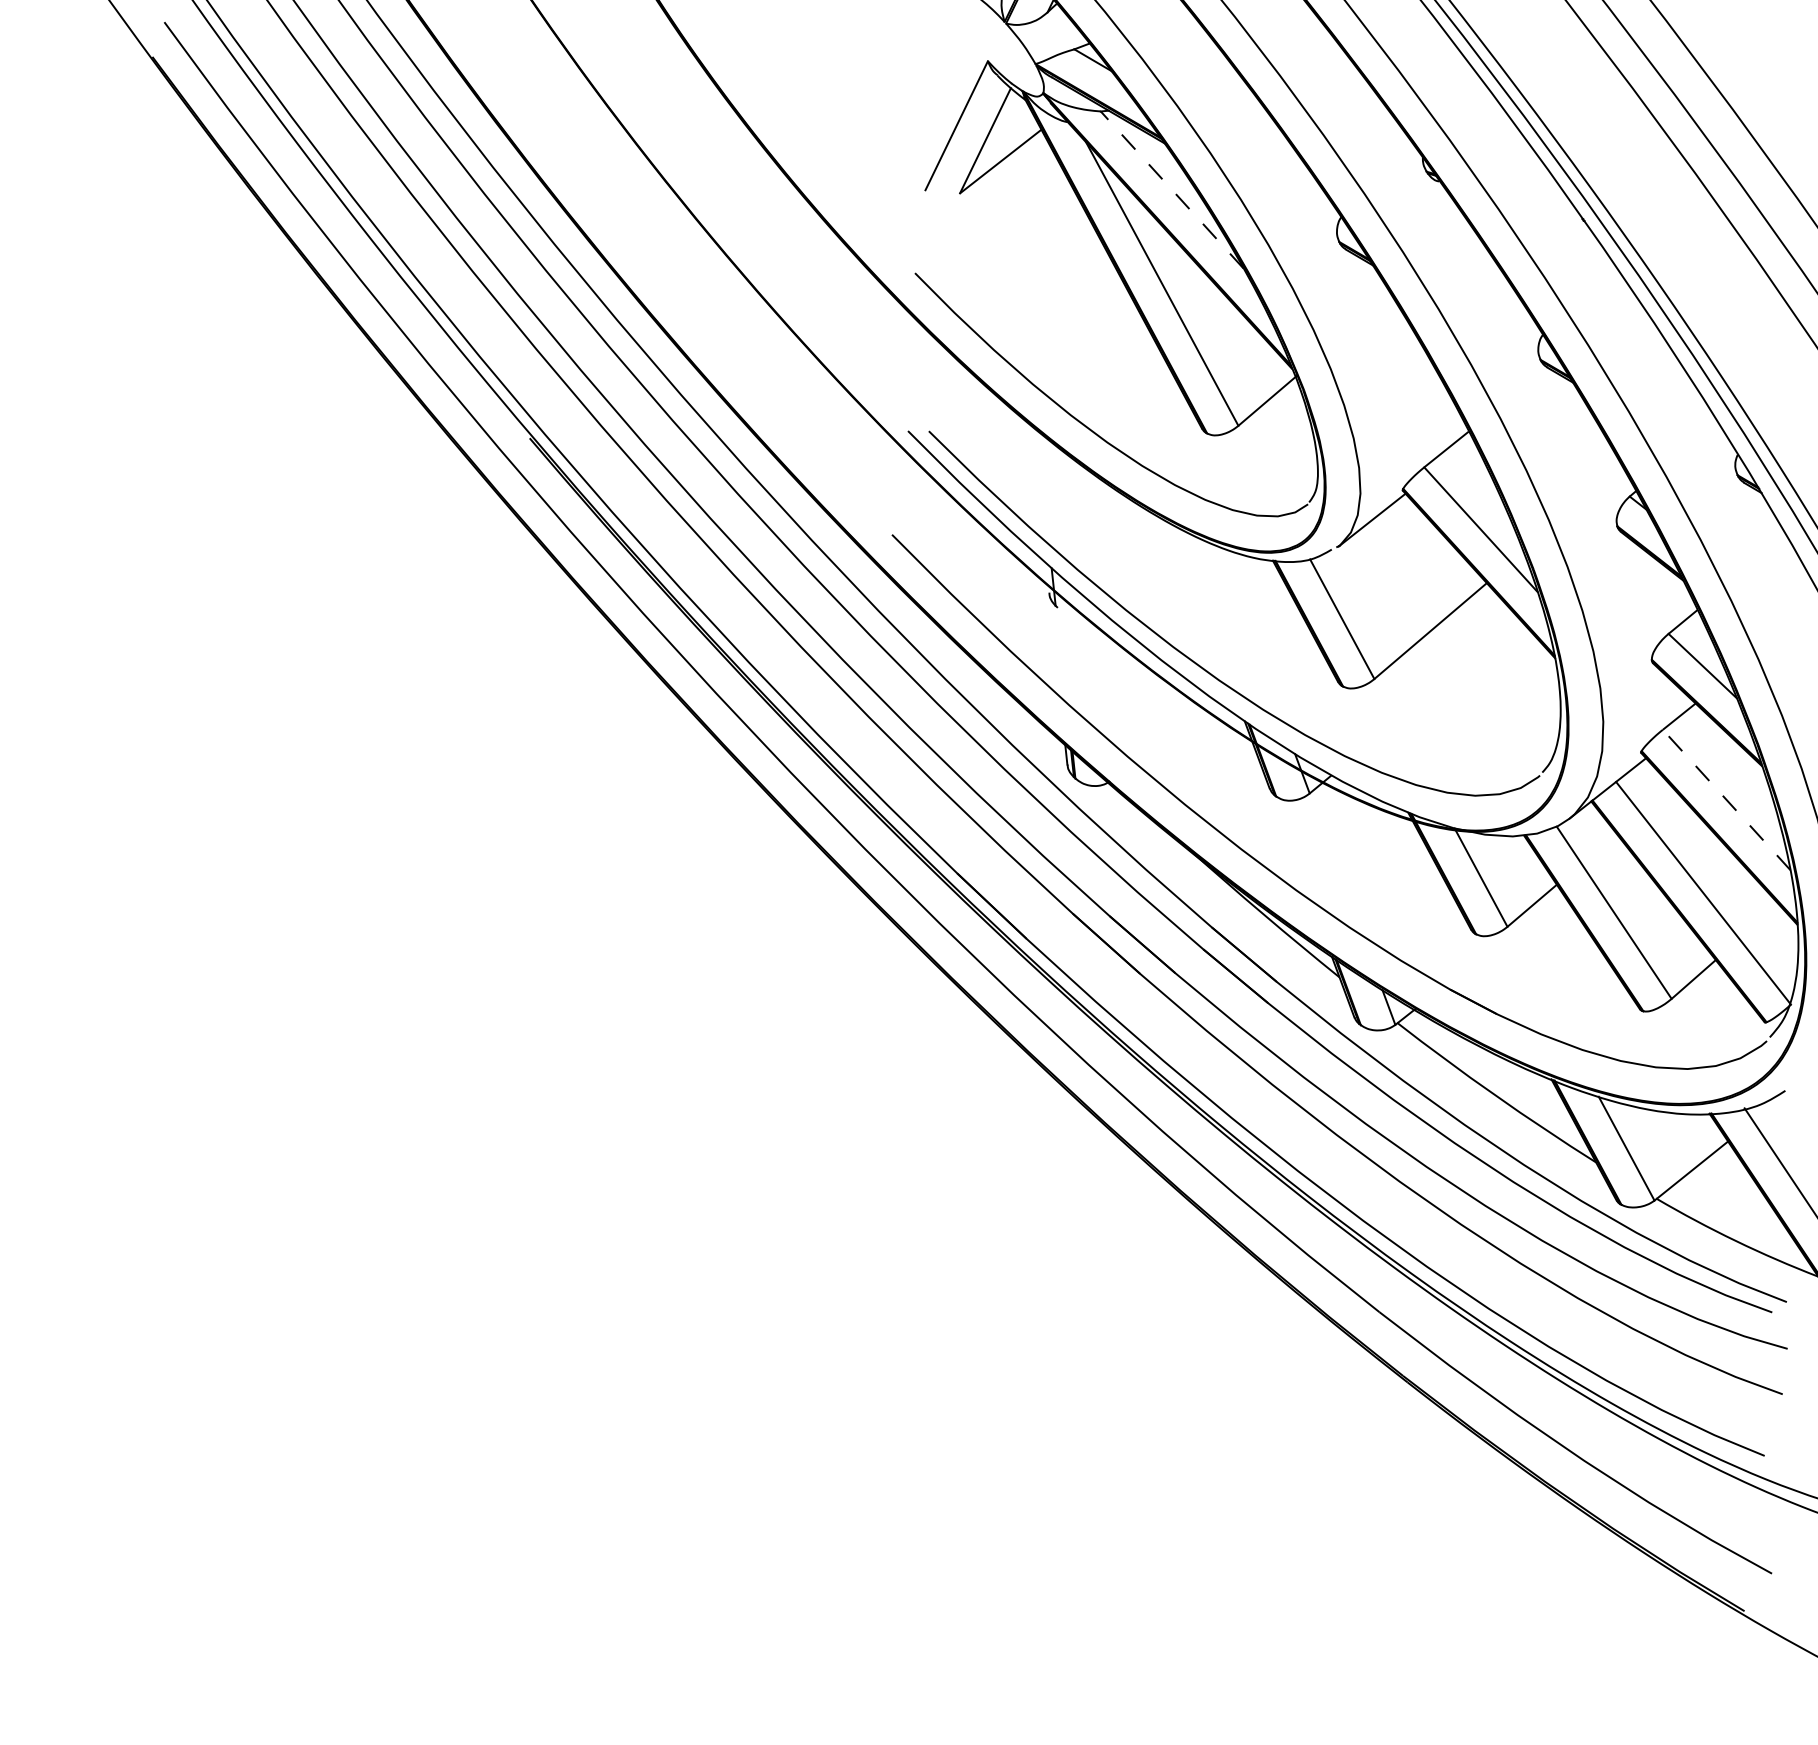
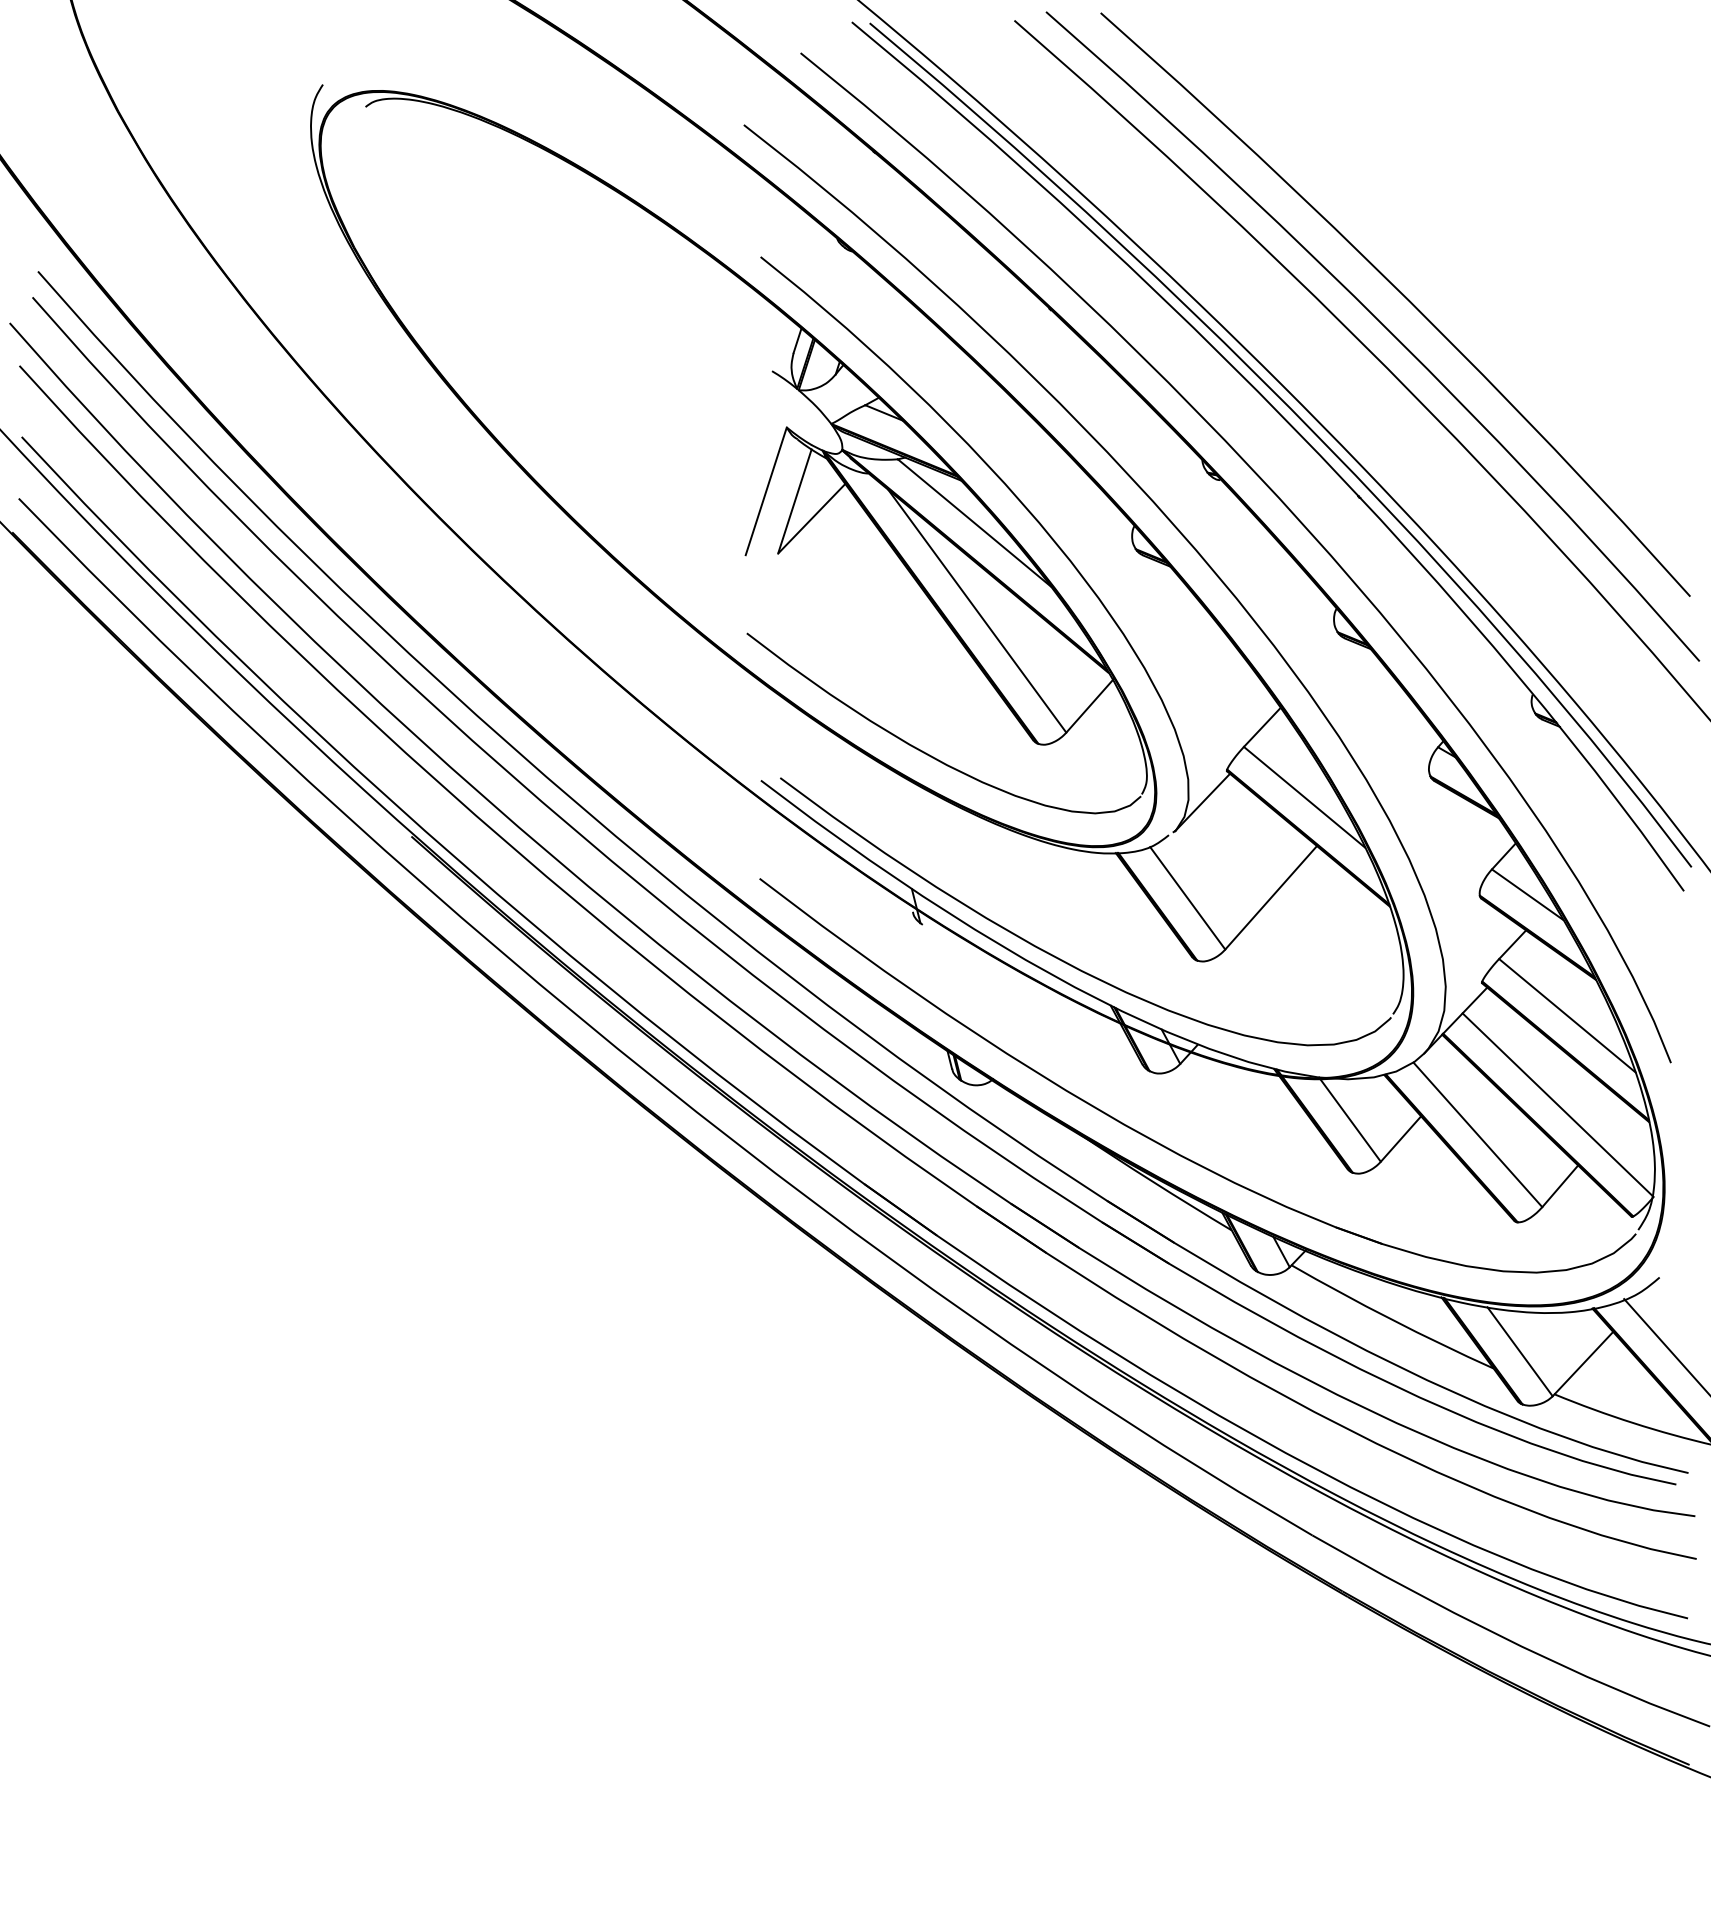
line: (1171, 189) -> (973, 522), dashed -> solid
line: (1726, 799) -> (1567, 1015), dashed -> solid

